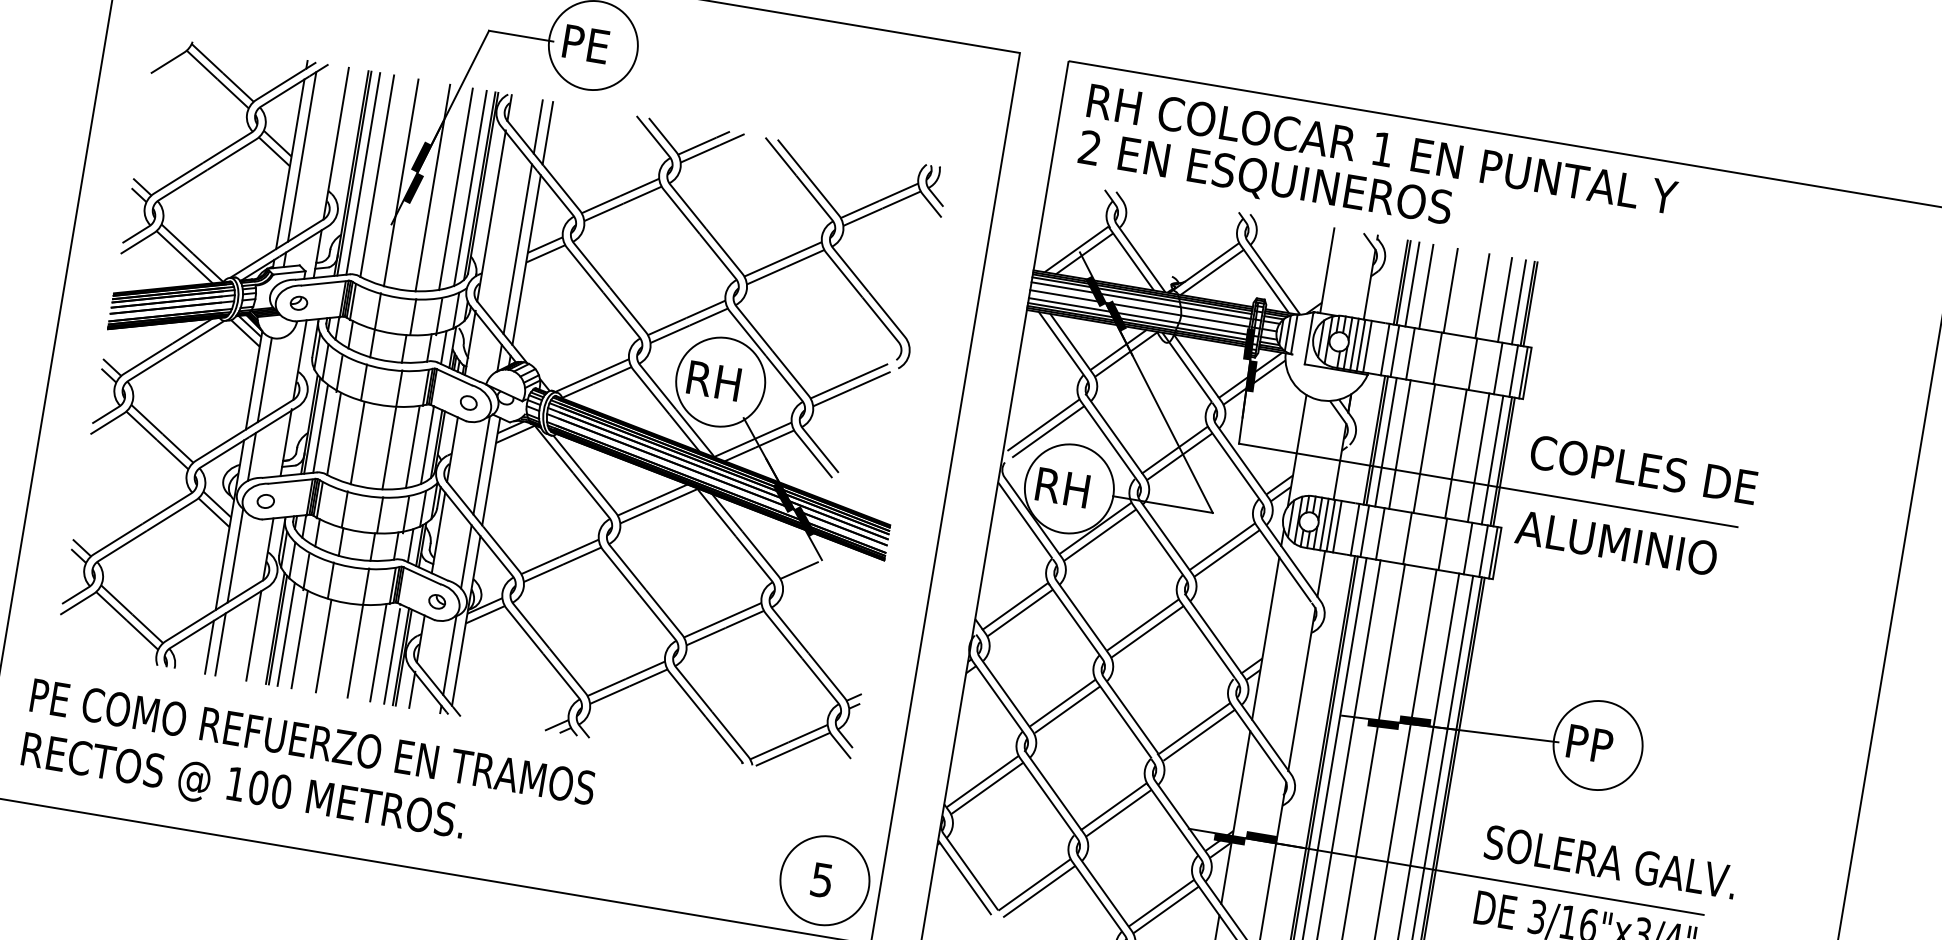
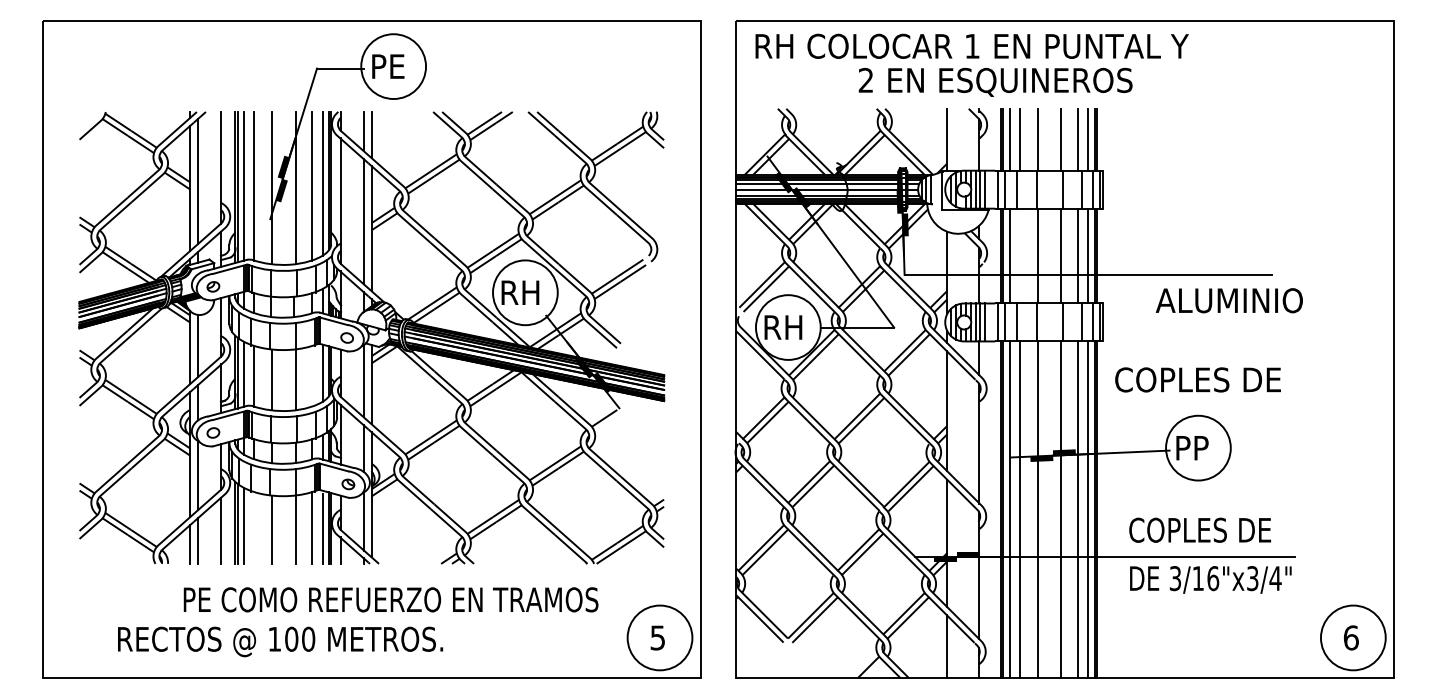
text: (1265, 178) -> (995, 81), moved
line: (1400, 443) -> (1020, 255), removed
line: (413, 447) -> (312, 376), removed
text: (1643, 469) -> (1197, 379), moved
text: (1615, 542) -> (1228, 300), moved
line: (300, 638) -> (254, 527), removed
text: (312, 741) -> (390, 599), moved
text: (243, 788) -> (280, 641), moved
text: (1610, 861) -> (1221, 529), SOLERA GALV. -> COPLES DE

